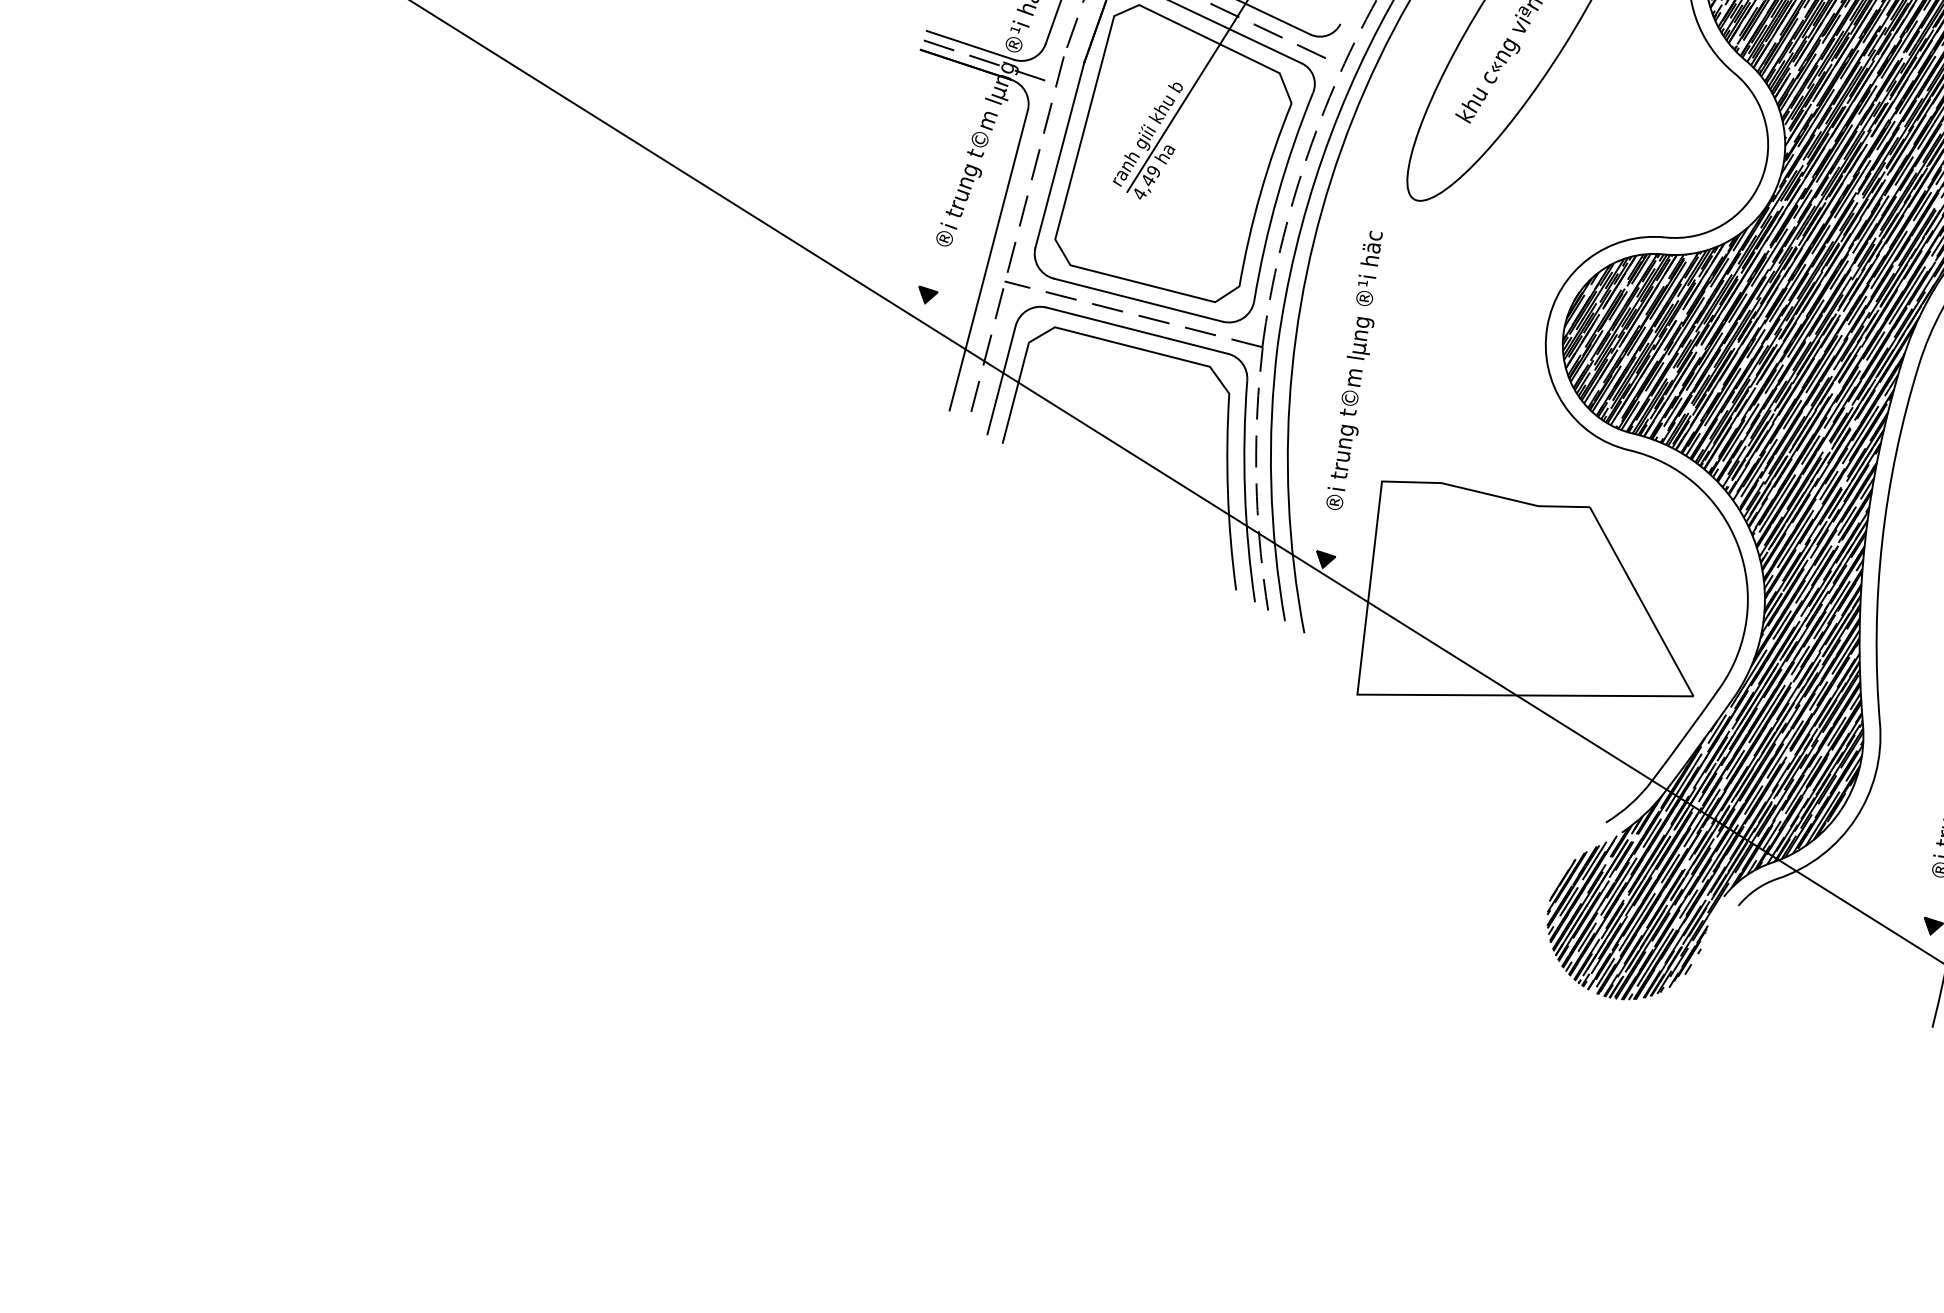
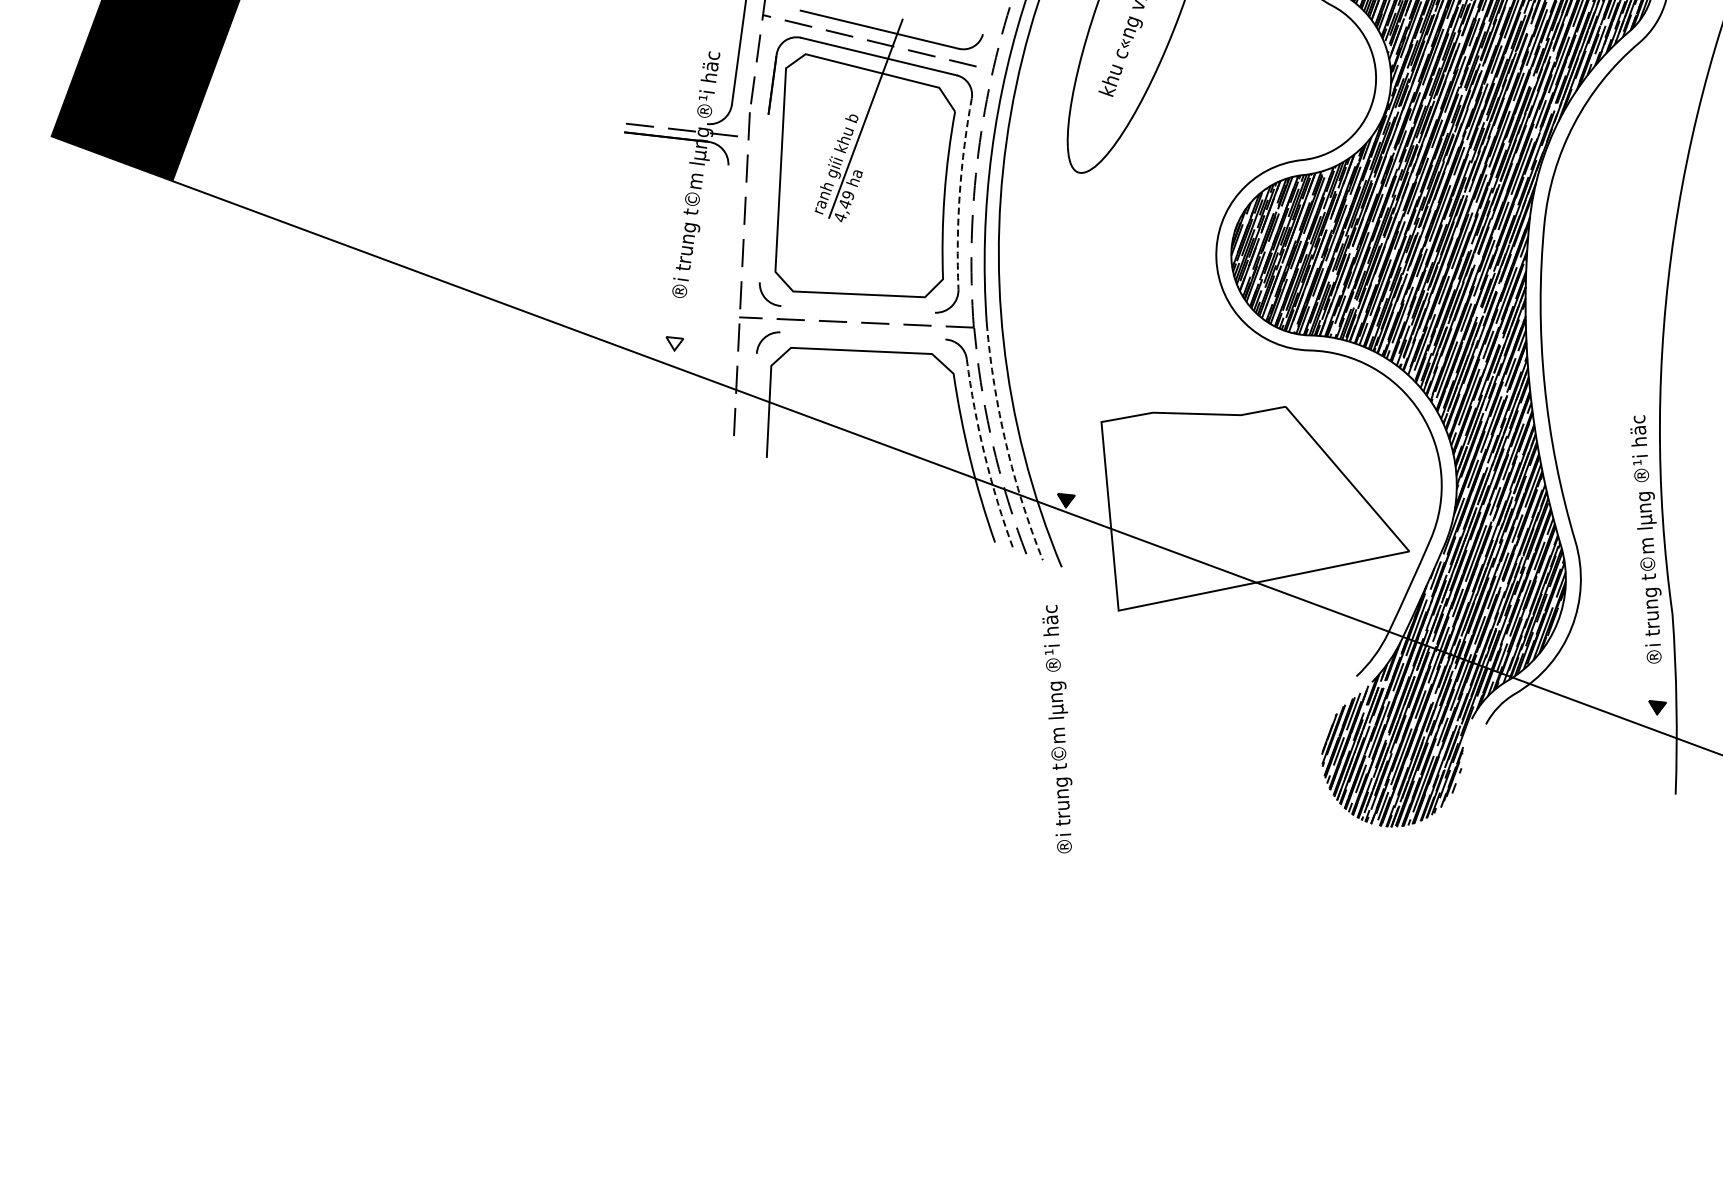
line: (970, 45) -> (667, 119), removed
line: (1059, 154) -> (763, 197), removed
arc: (1277, 195) -> (959, 193), solid -> dashed
line: (988, 259) -> (721, 301), removed
hatch: (926, 295) -> (674, 343), removed
line: (1137, 300) -> (857, 309), removed
line: (1137, 330) -> (862, 335), removed
text: (1354, 369) -> (1057, 728), moved
line: (1001, 379) -> (754, 402), removed
arc: (1271, 484) -> (1006, 444), solid -> dashed
arc: (1244, 491) -> (984, 455), solid -> dashed

